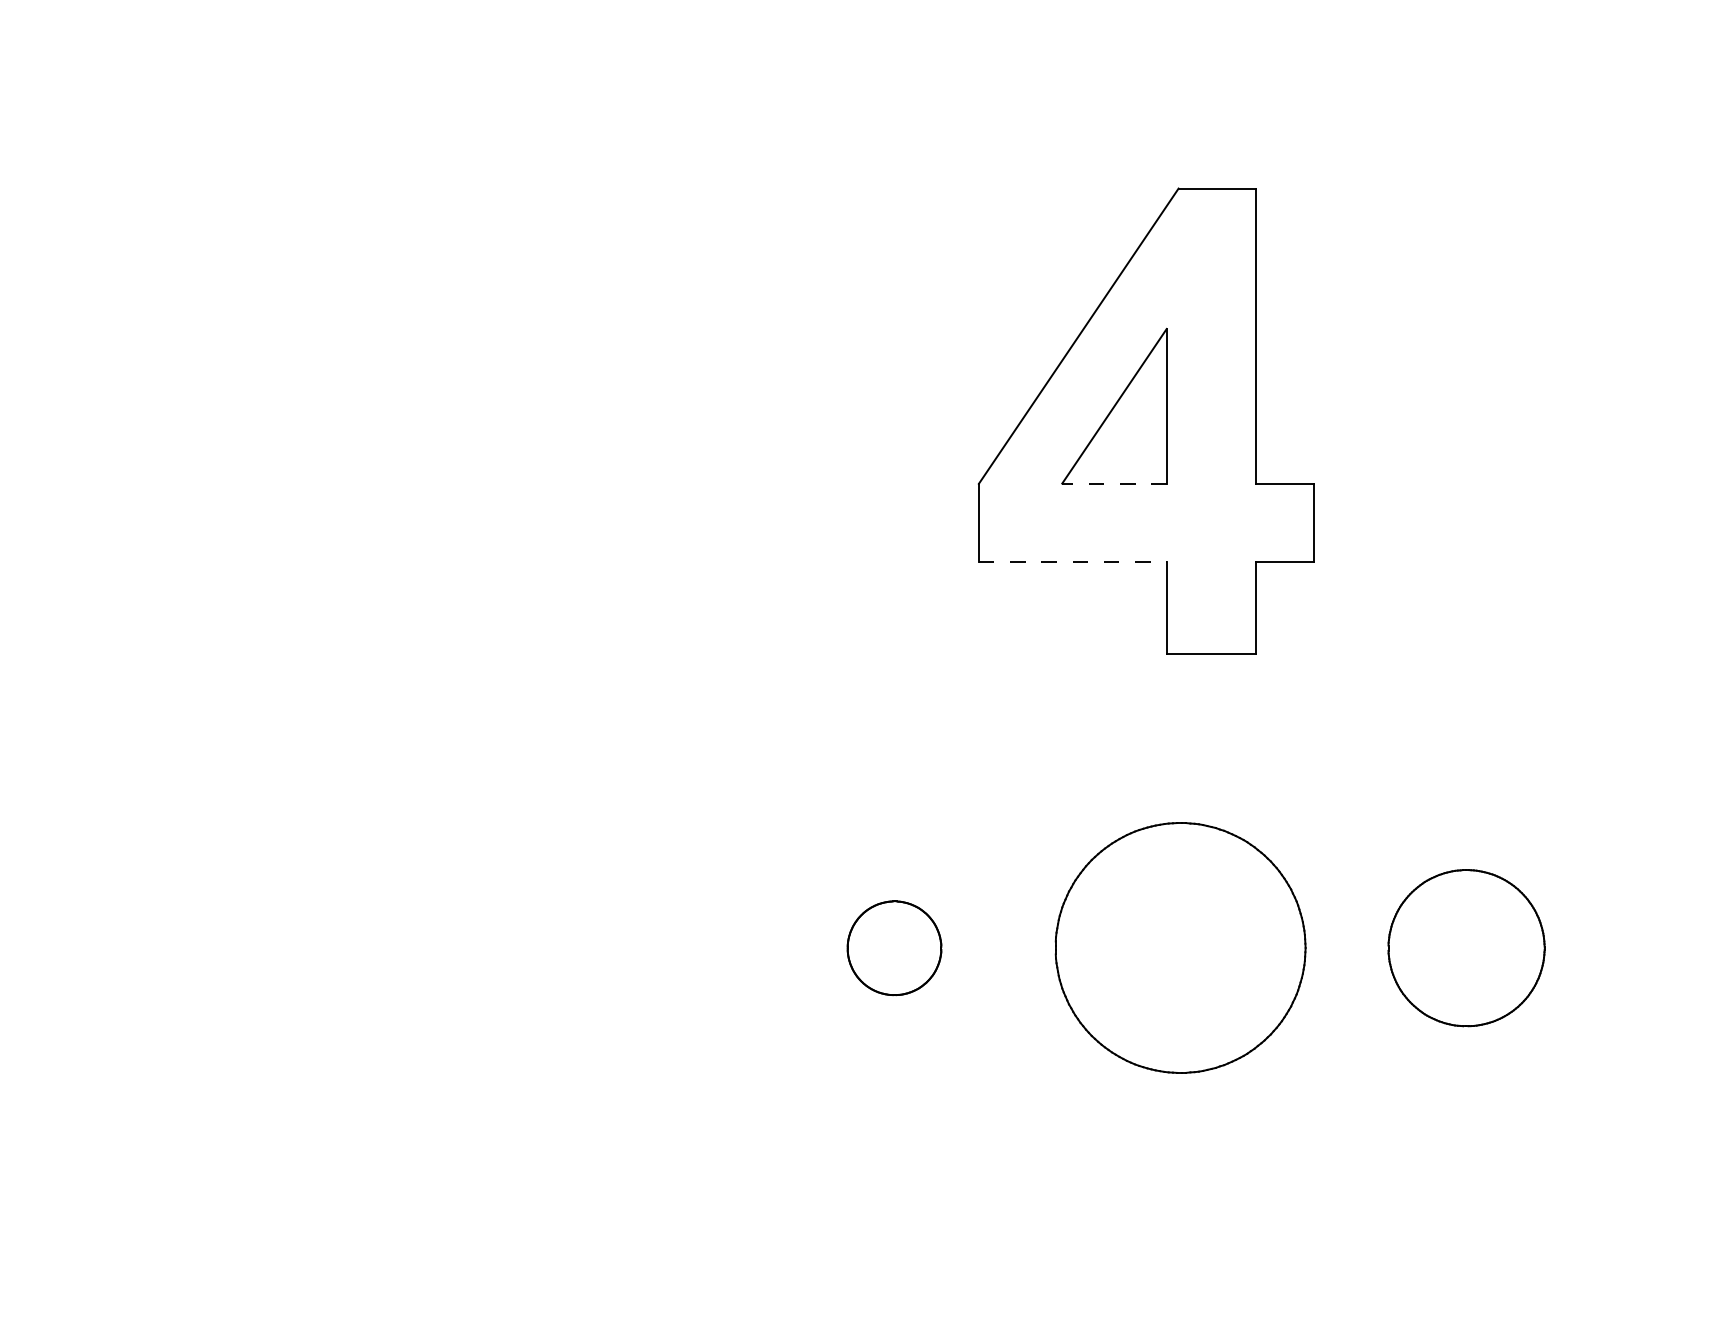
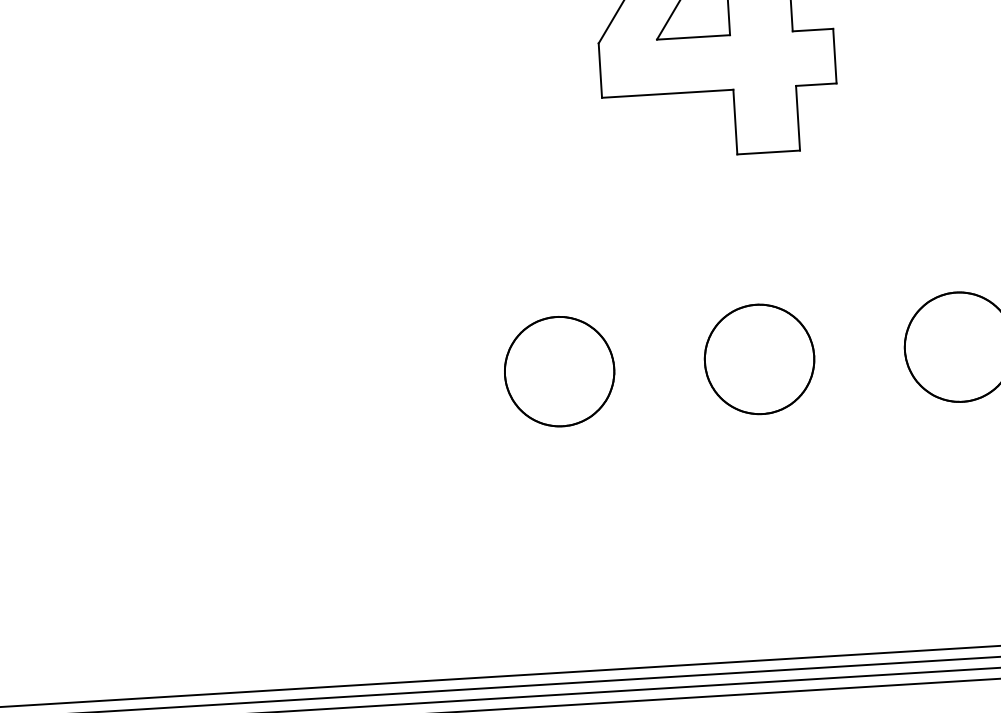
line: (1114, 483) -> (693, 37), dashed -> solid
line: (1072, 561) -> (667, 93), dashed -> solid
part: (894, 948) -> (559, 371), size x1.67
part: (1180, 948) -> (759, 359), size x0.62

